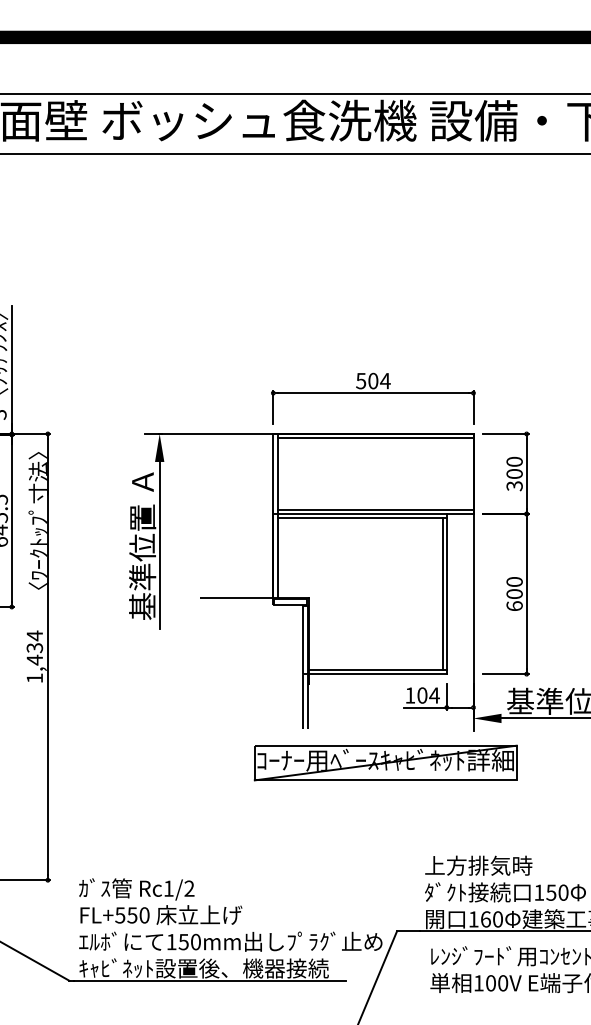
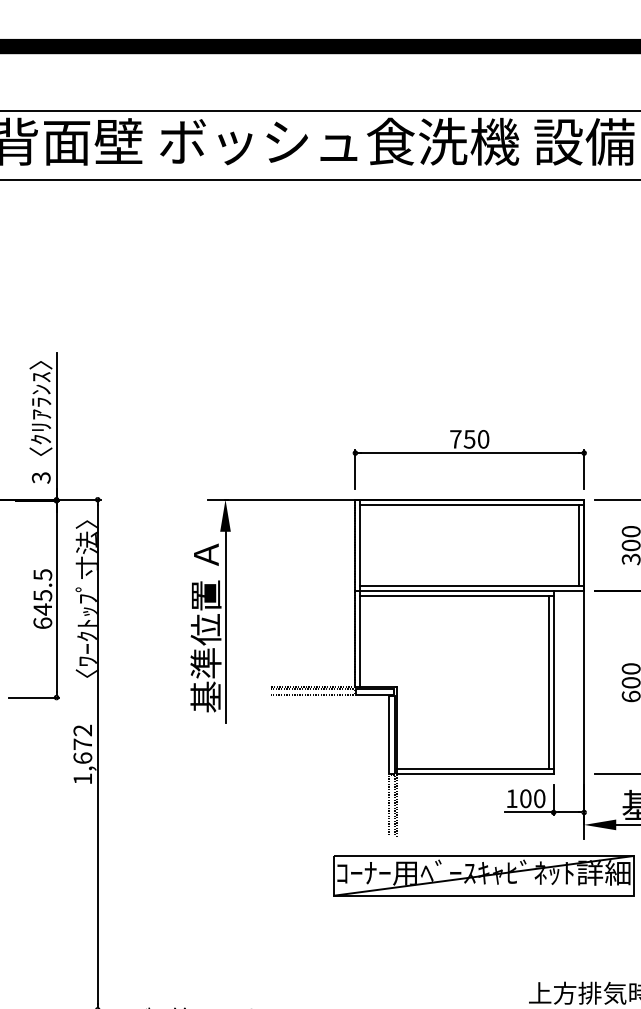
text: (373, 380) -> (469, 438), 504 -> 750
line: (468, 473) -> (578, 544), added
text: (34, 647) -> (82, 743), 1,434 -> 1,672
text: (434, 695) -> (539, 798), 104 -> 100

